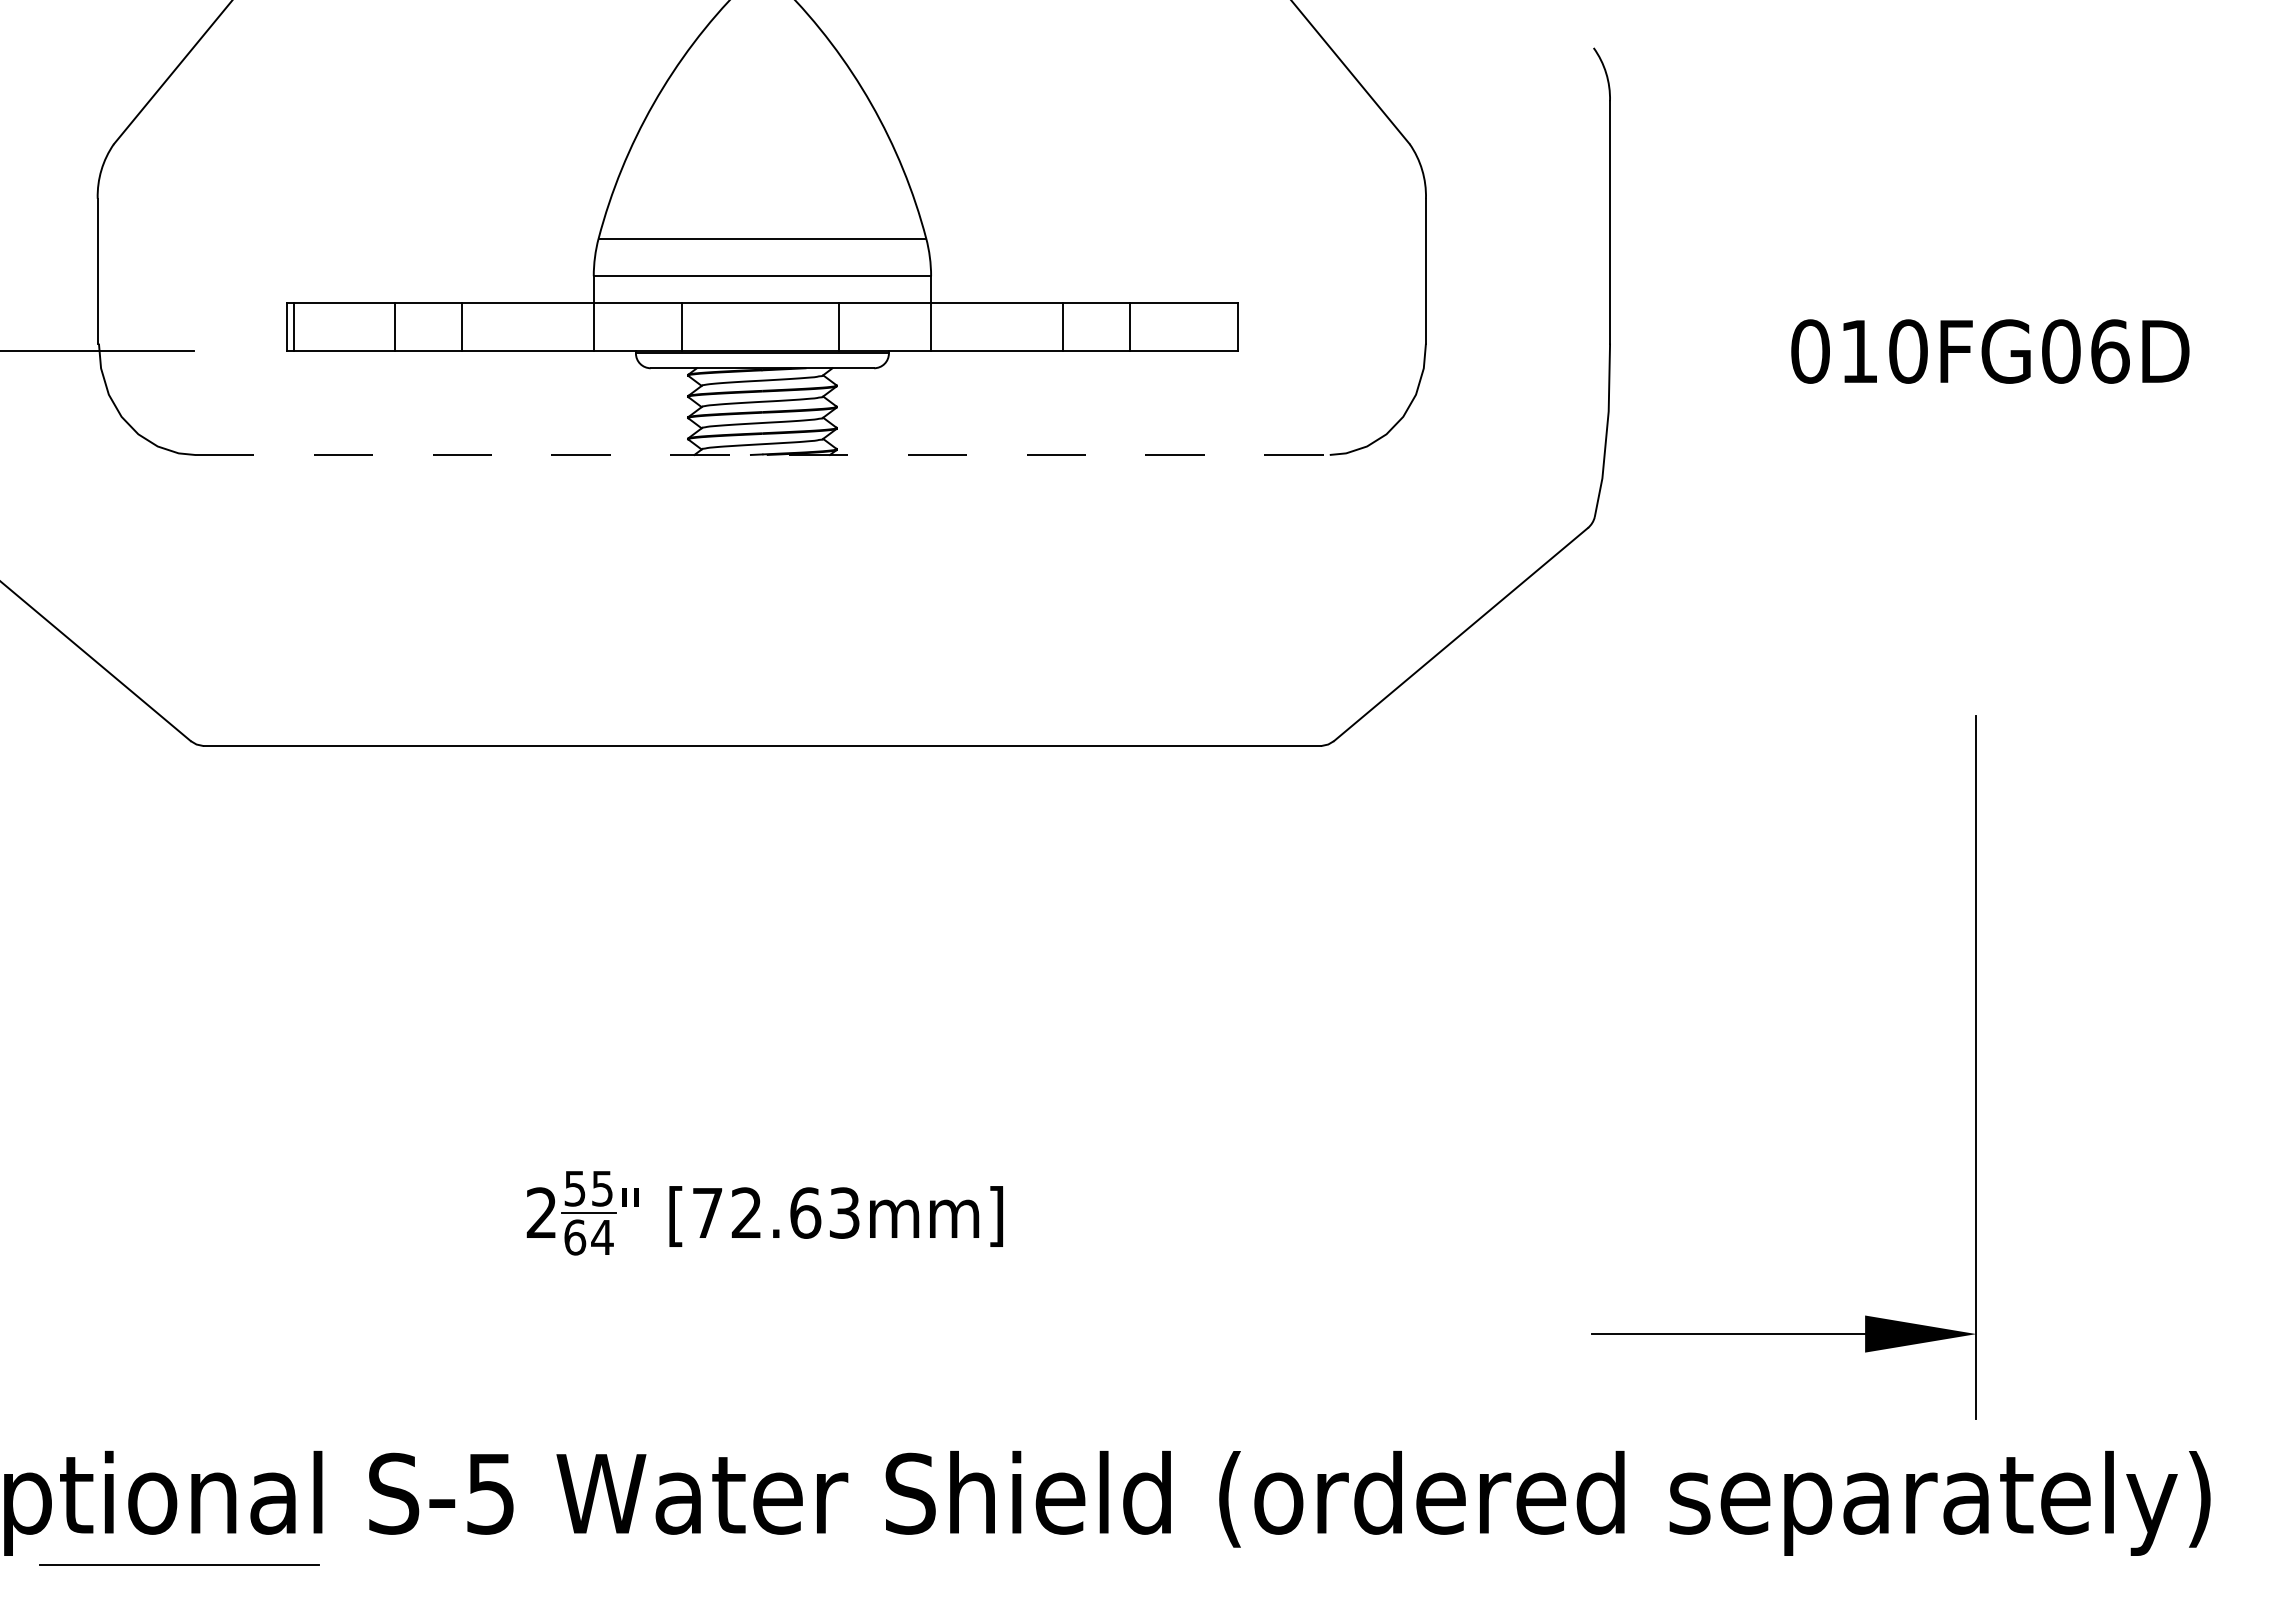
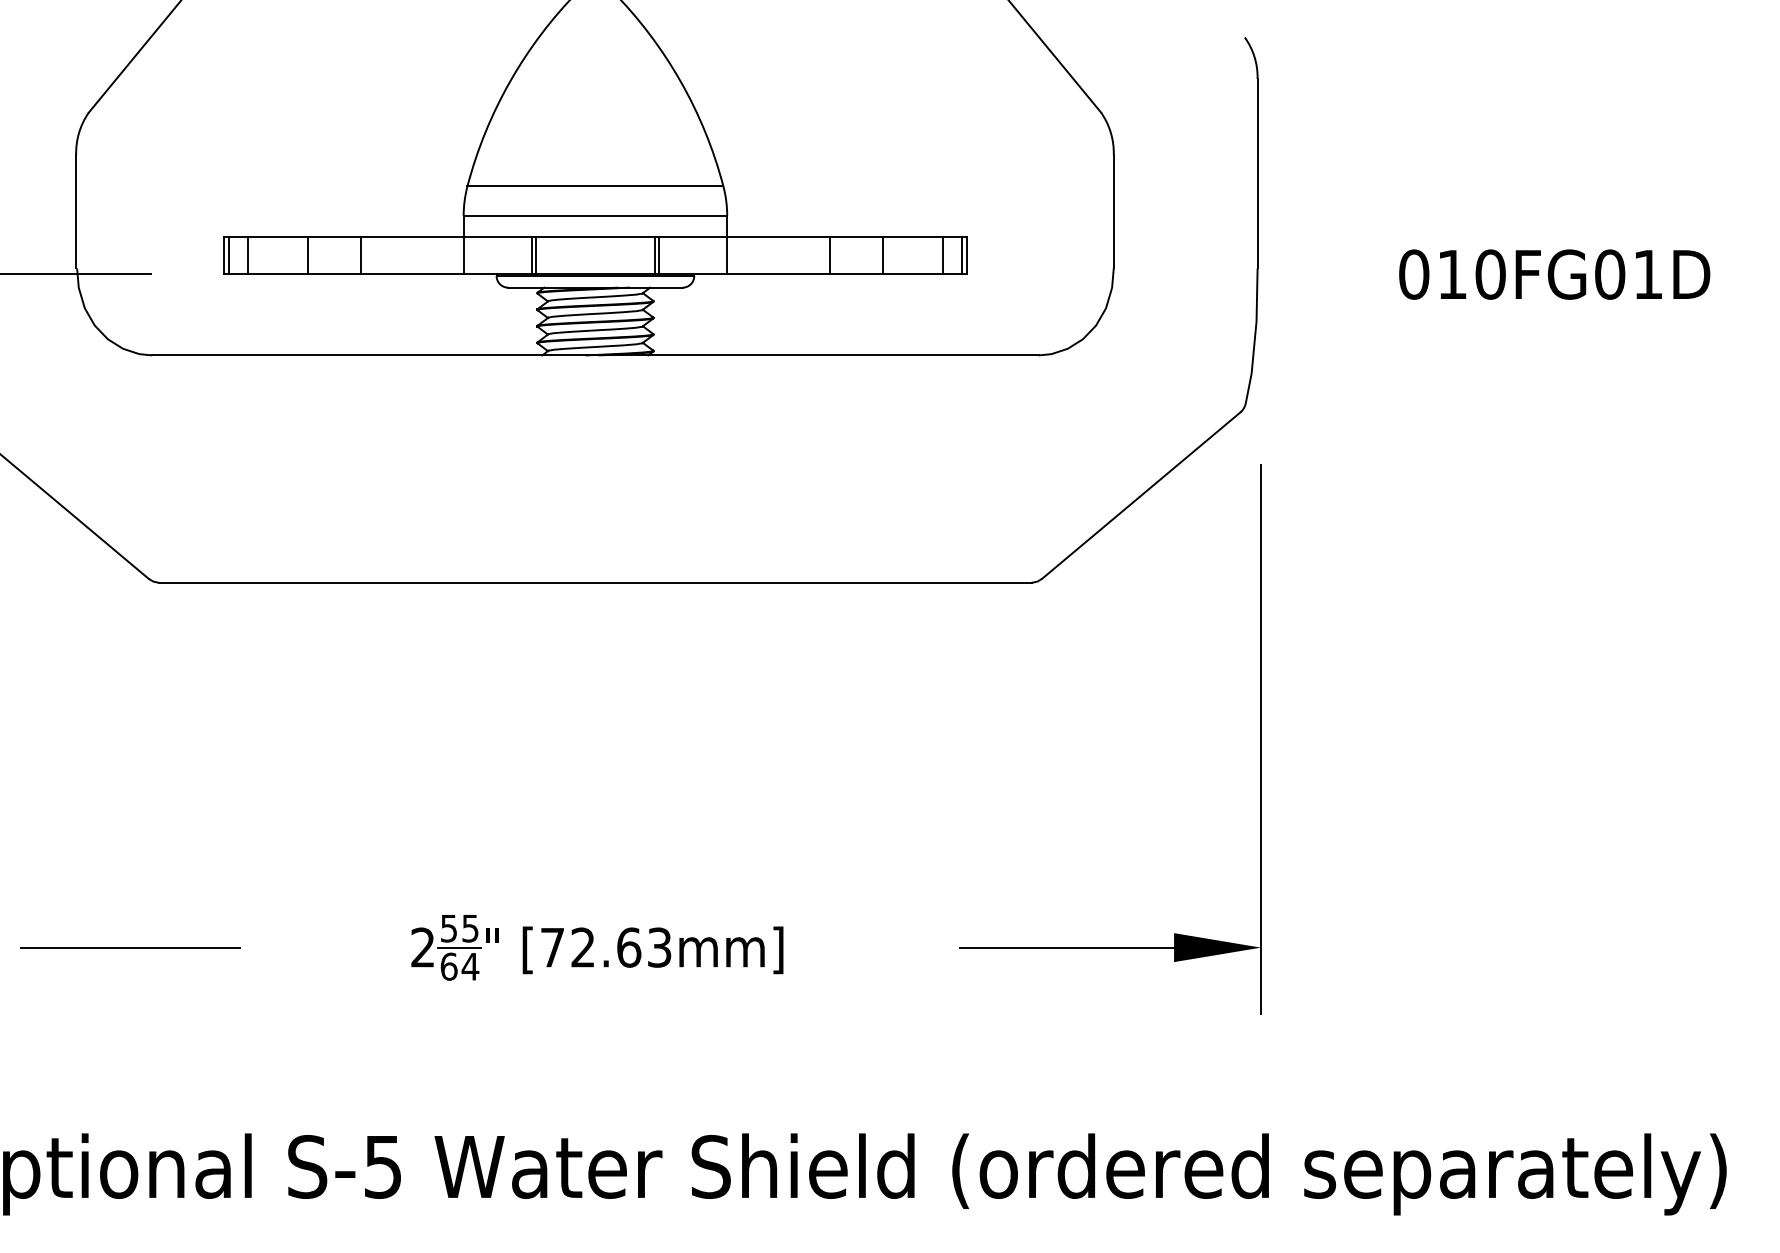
line: (318, 326) -> (248, 255), added
line: (685, 326) -> (535, 255), added
line: (843, 326) -> (658, 255), added
line: (1206, 326) -> (942, 255), added
line: (1231, 326) -> (961, 255), added
text: (2110, 351) -> (1648, 274), 010FG06D -> 010FG01D
line: (762, 454) -> (595, 355), dashed -> solid
part: (1975, 1067) -> (1260, 739), moved
line: (179, 1564) -> (130, 947), moved

